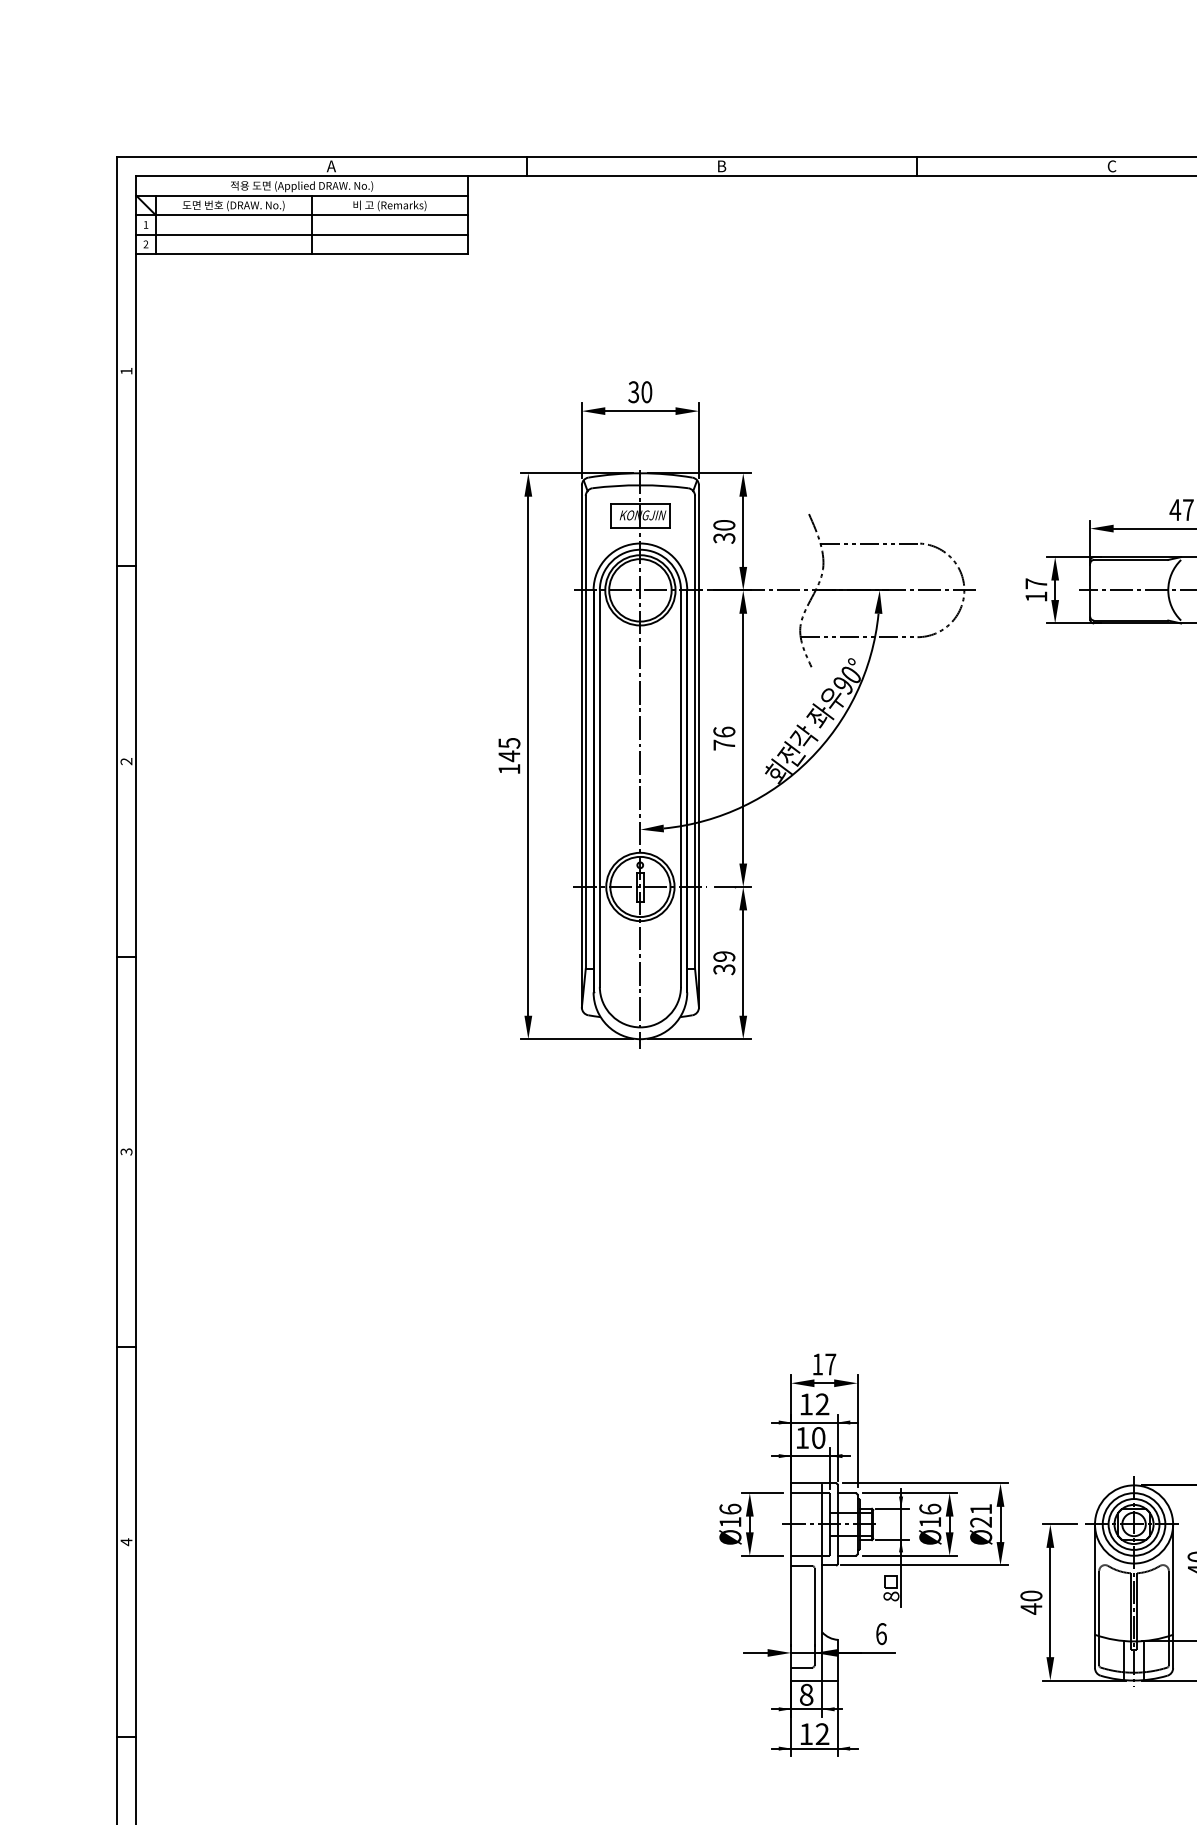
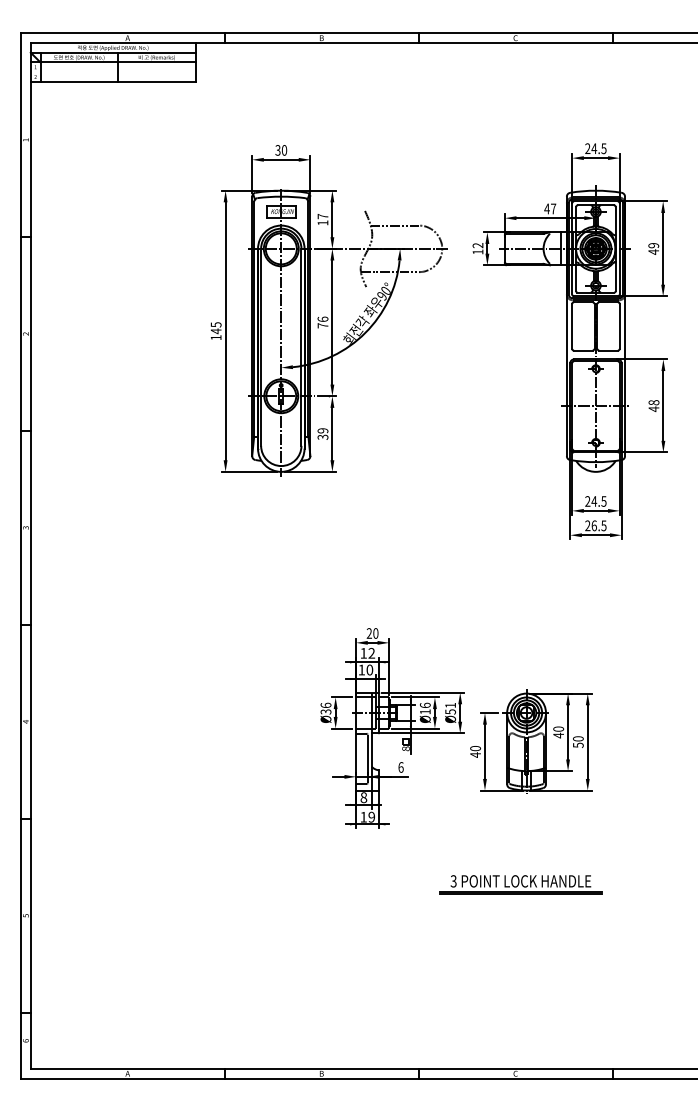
line: (300, 235) -> (112, 72), removed
text: (723, 531) -> (322, 219), 30 -> 17
text: (1035, 583) -> (477, 245), 17 -> 12
text: (823, 1364) -> (372, 633), 17 -> 20
text: (729, 1521) -> (325, 711), Ø16 -> Ø36
text: (980, 1521) -> (450, 711), Ø21 -> Ø51
text: (821, 1734) -> (371, 817), 12 -> 19

